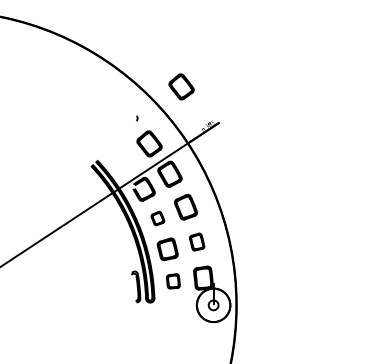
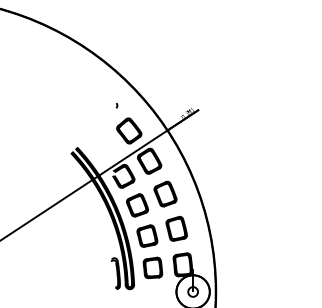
part: (181, 86) -> (161, 73), removed
part: (157, 218) -> (137, 205), size x1.67
part: (196, 241) -> (176, 228), size x1.43
part: (173, 281) -> (153, 268), size x1.43

